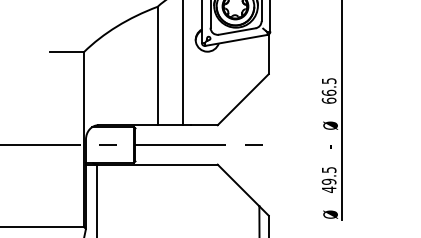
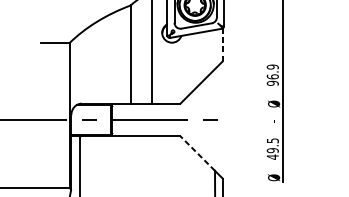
line: (268, 54) -> (222, 45), solid -> dashed
text: (328, 90) -> (272, 74), 66.5 -> 96.9
line: (238, 185) -> (197, 153), solid -> dashed

